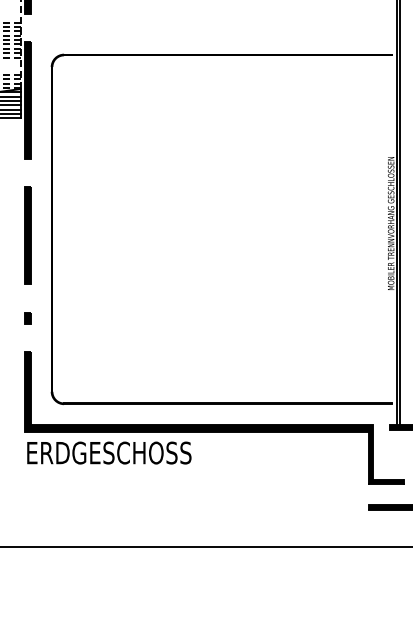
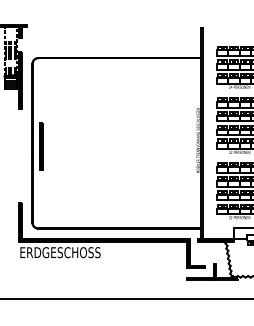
line: (27, 235) -> (41, 146), moved
part: (27, 317) -> (20, 186), removed

